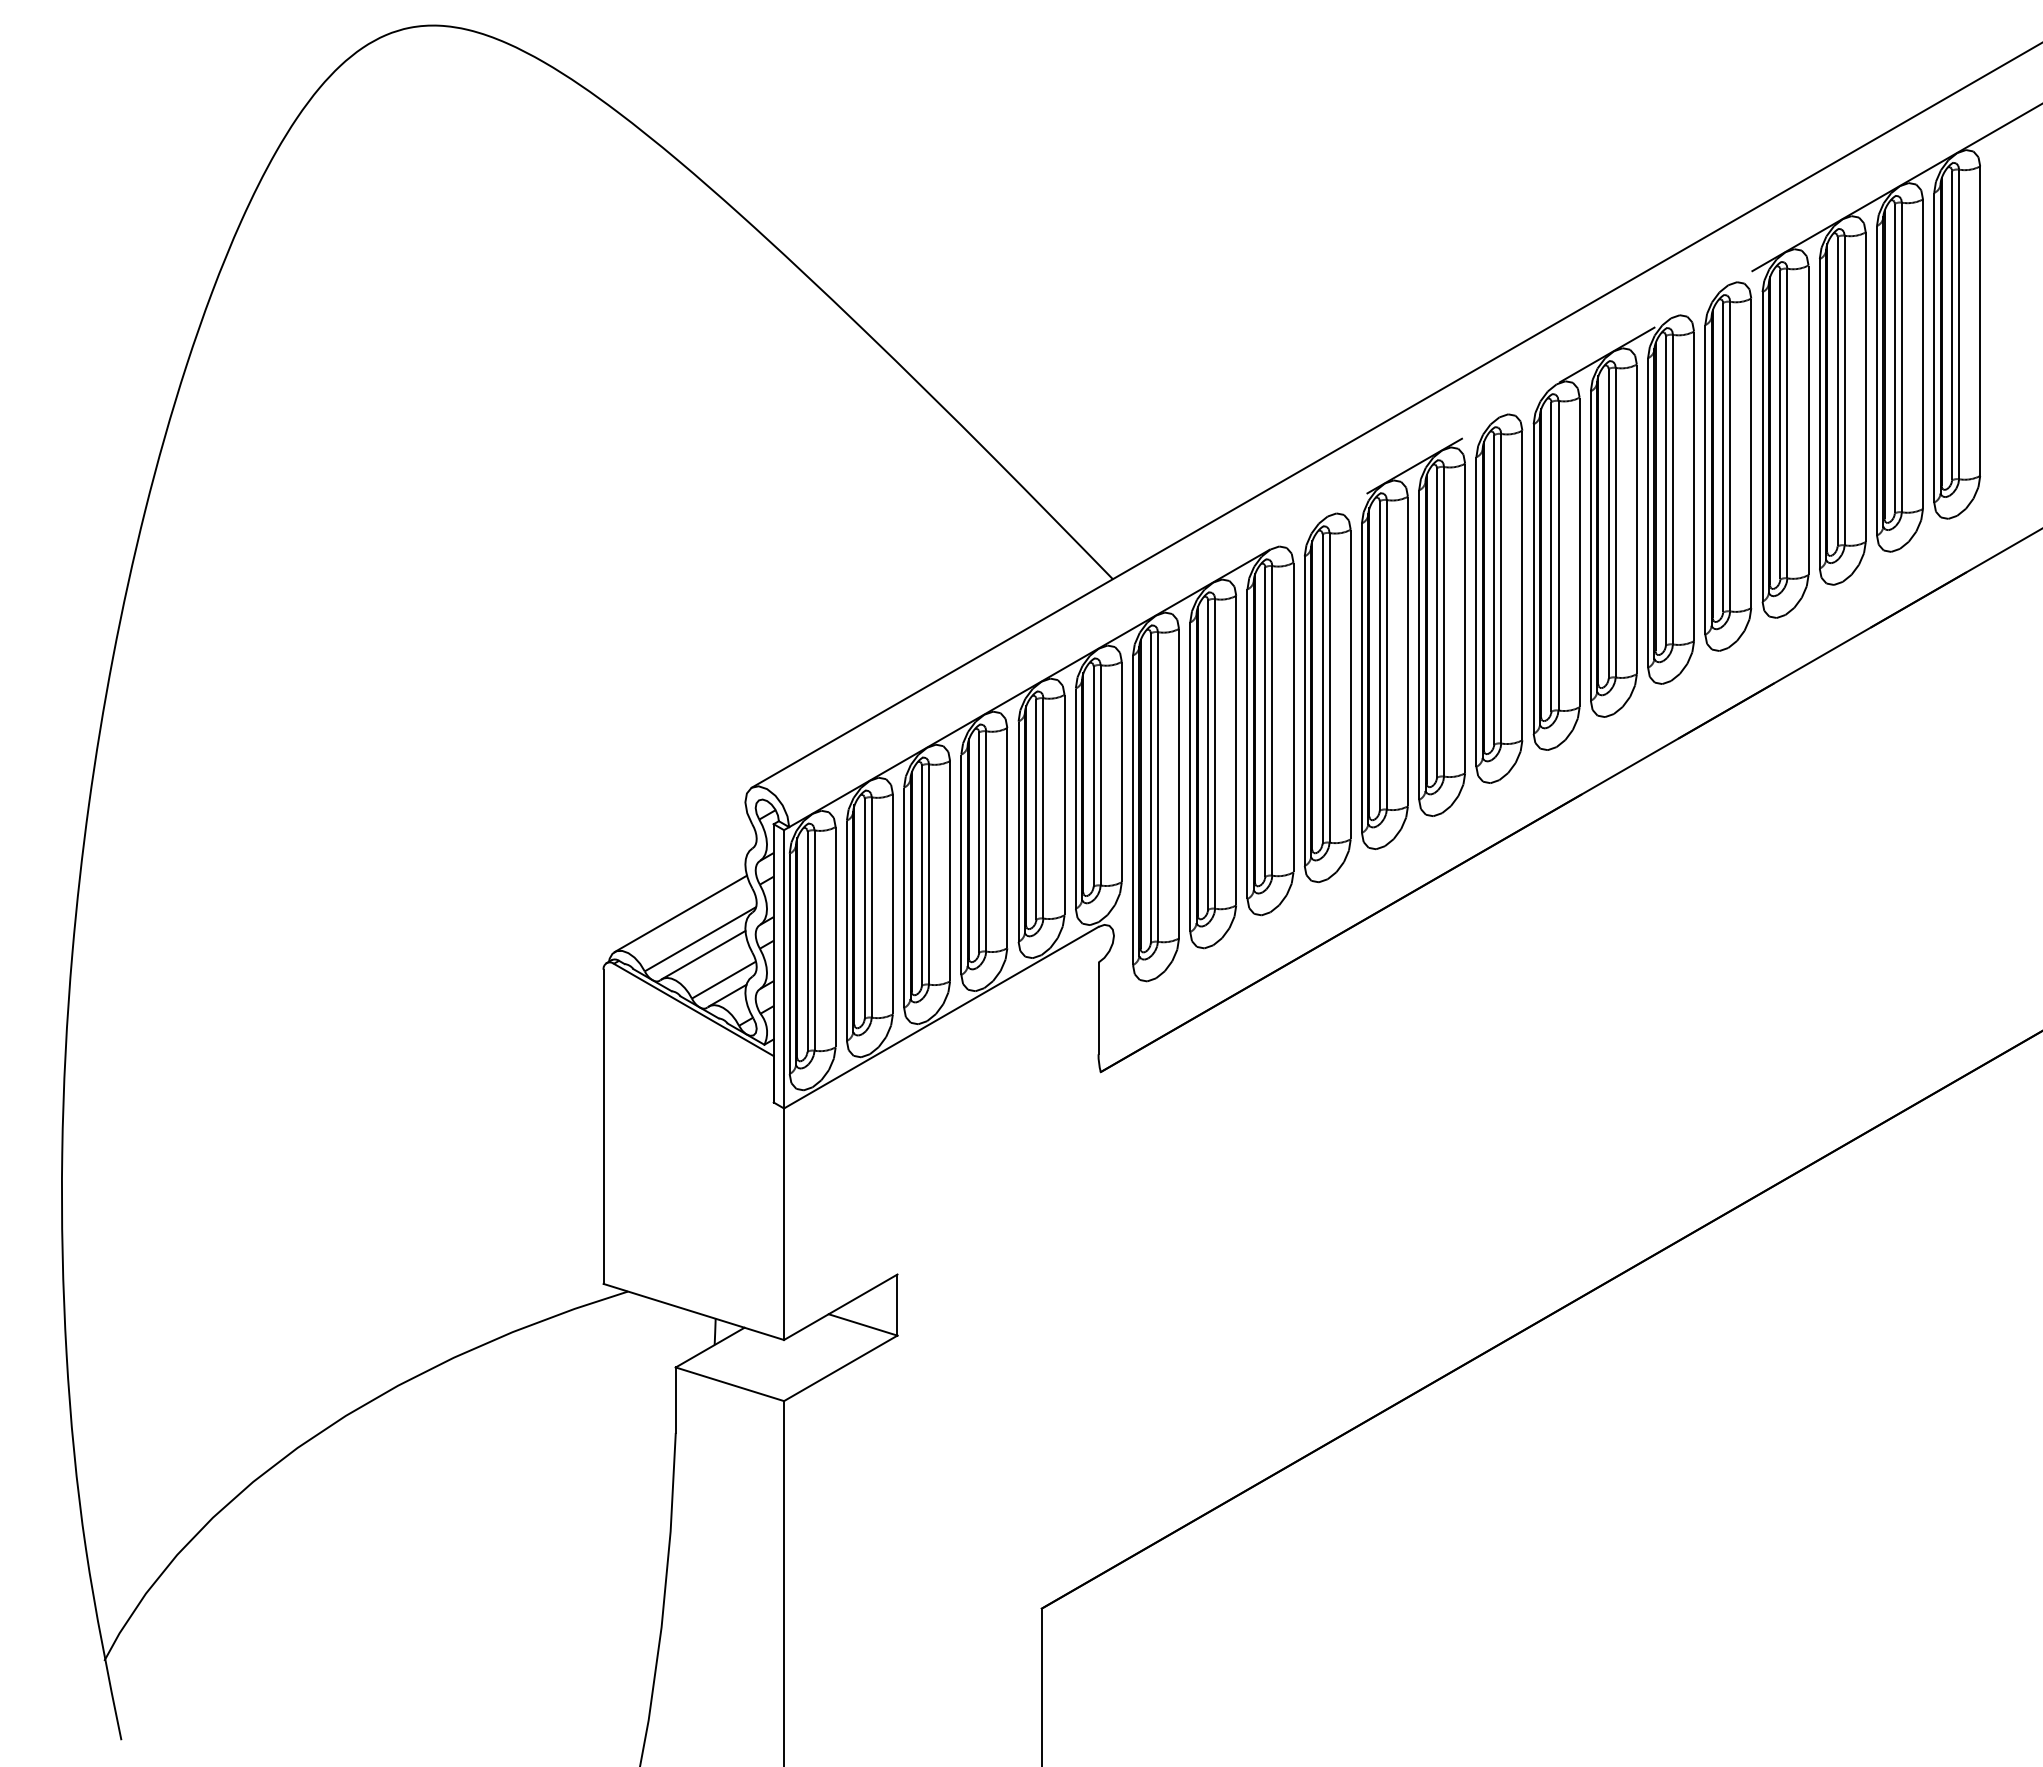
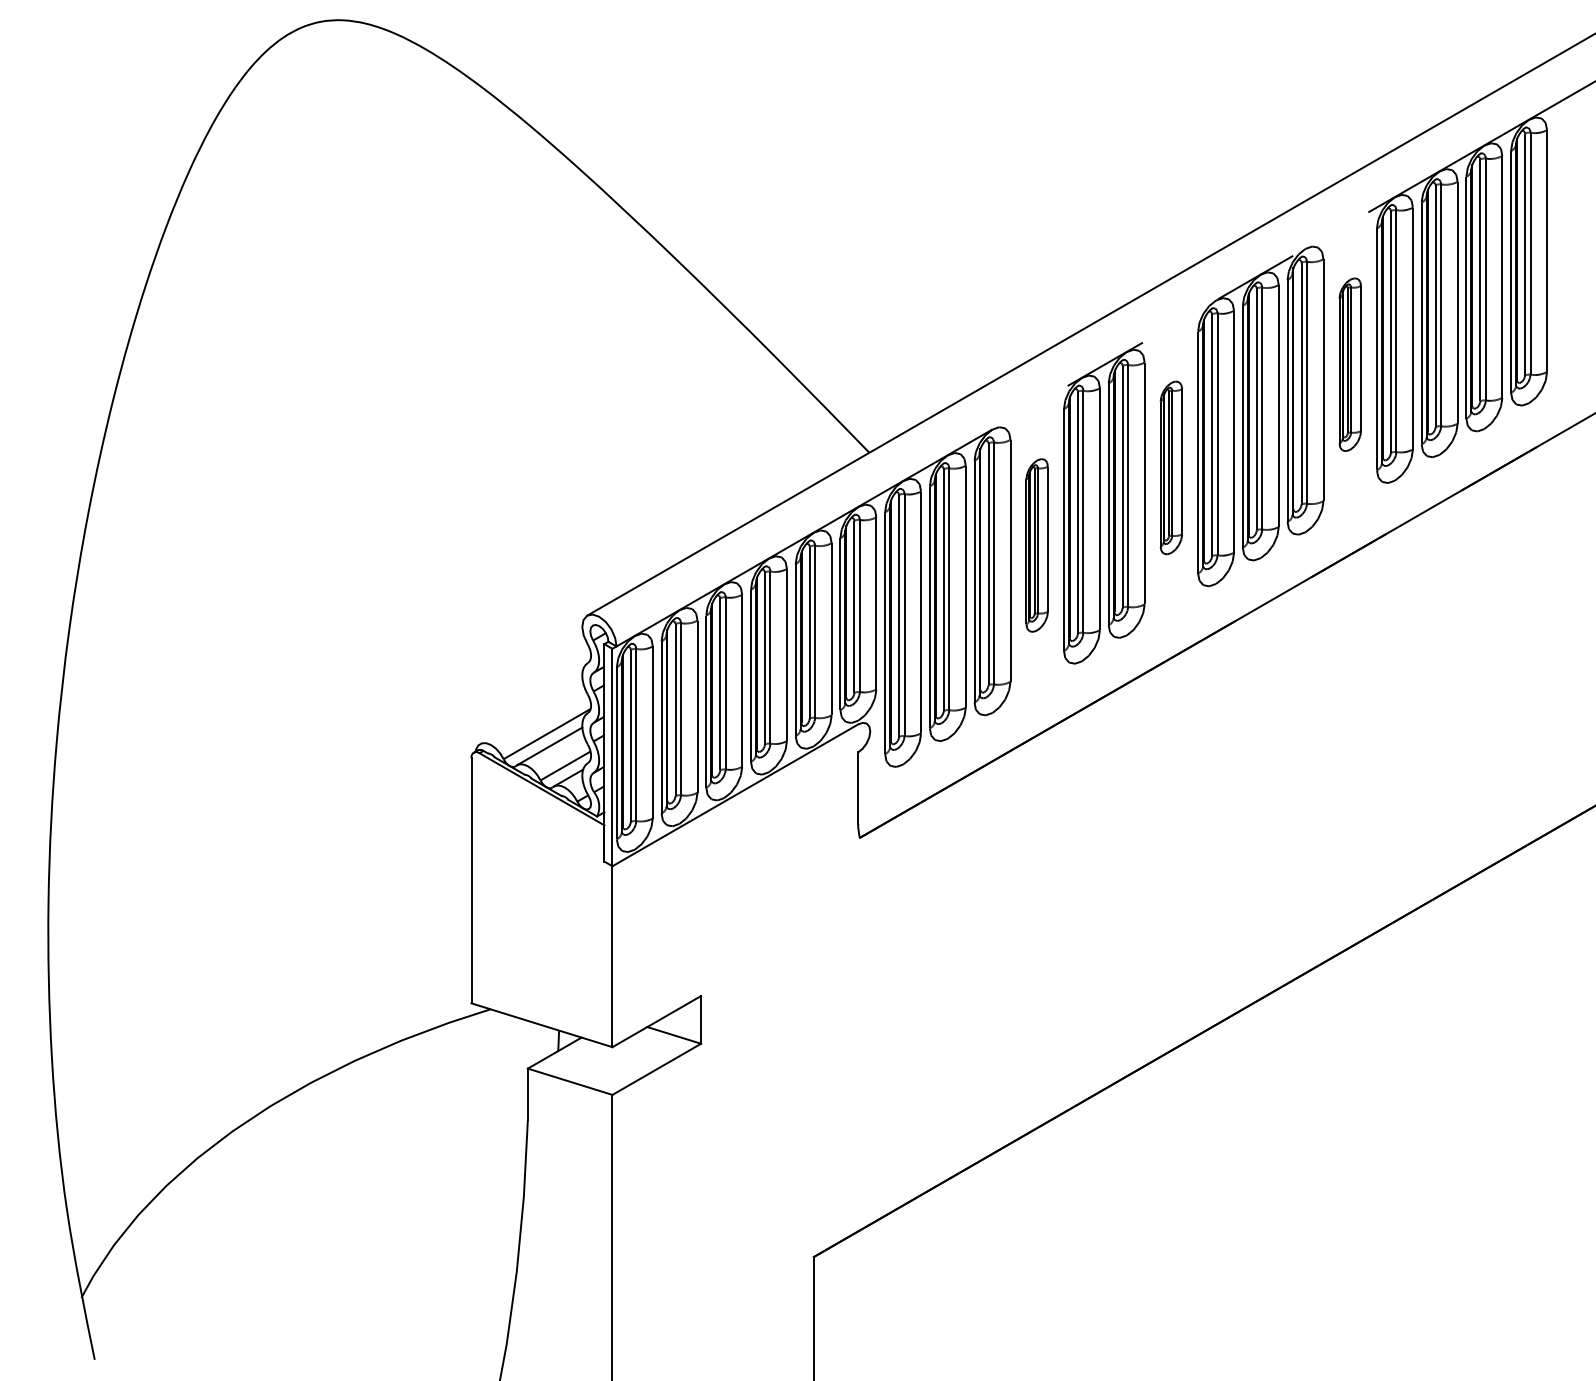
part: (1728, 466) -> (1350, 364), size x0.6
part: (1499, 598) -> (1171, 467), size x0.6
part: (1327, 697) -> (1037, 545), size x0.6
line: (680, 913) -> (531, 713), removed

